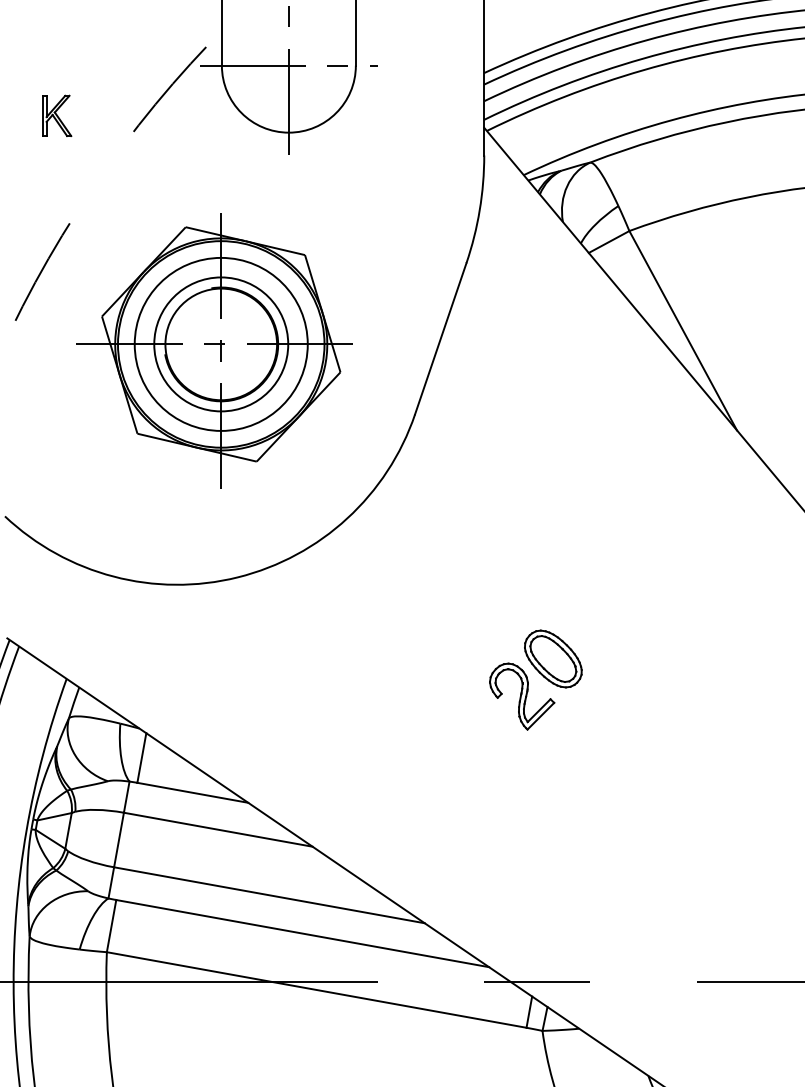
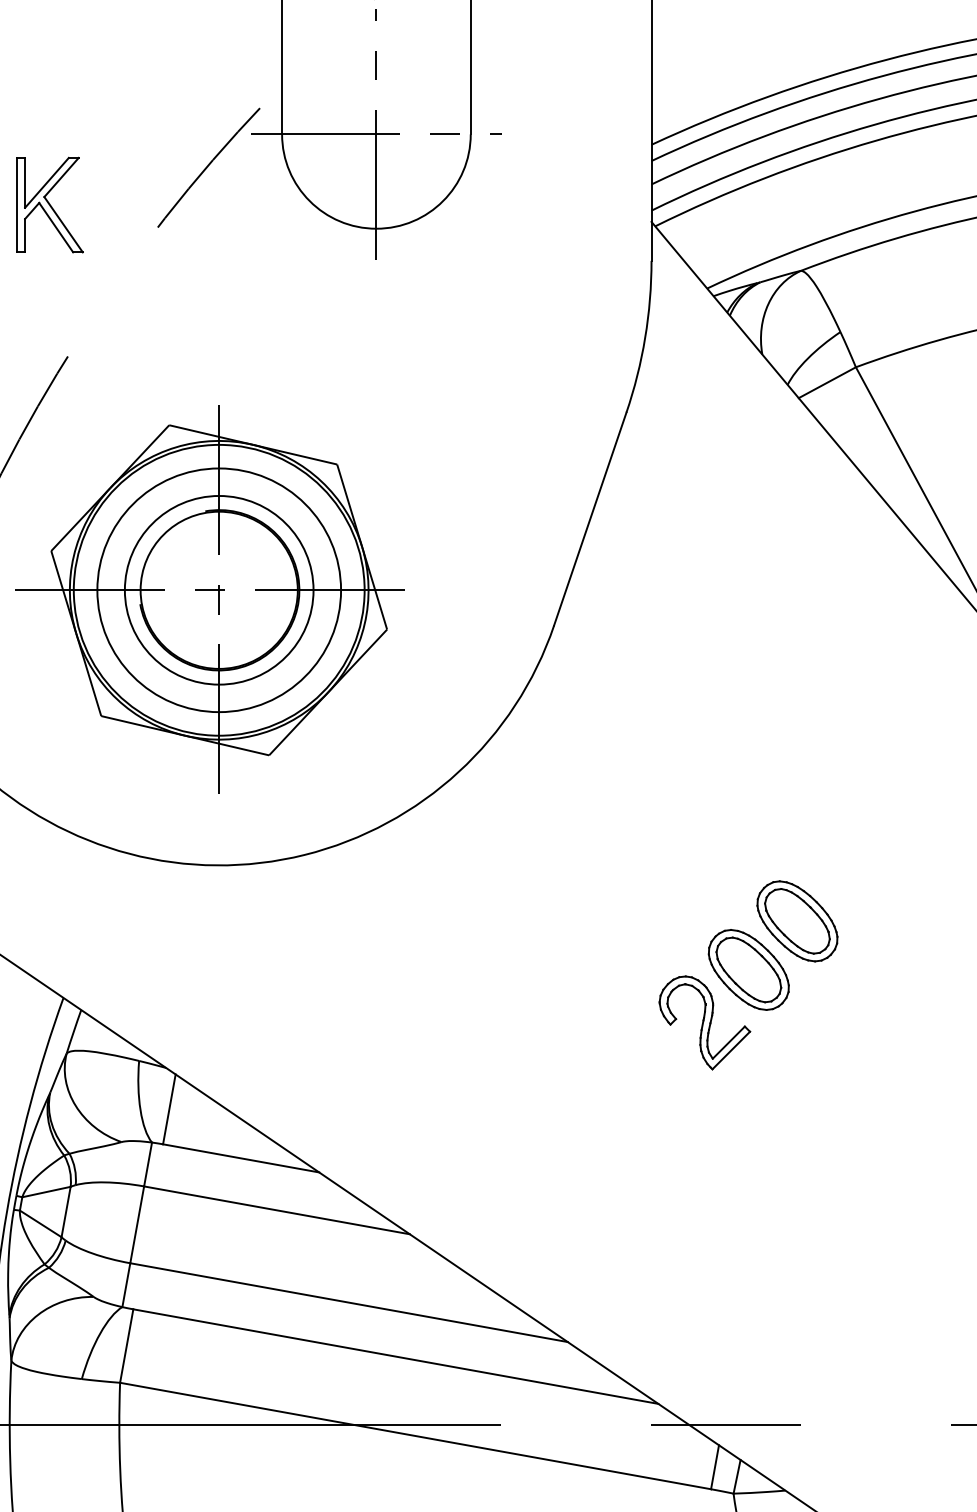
part: (57, 115) -> (50, 204), size x1.67
part: (214, 350) -> (209, 598), moved
part: (587, 624) -> (796, 921), added

